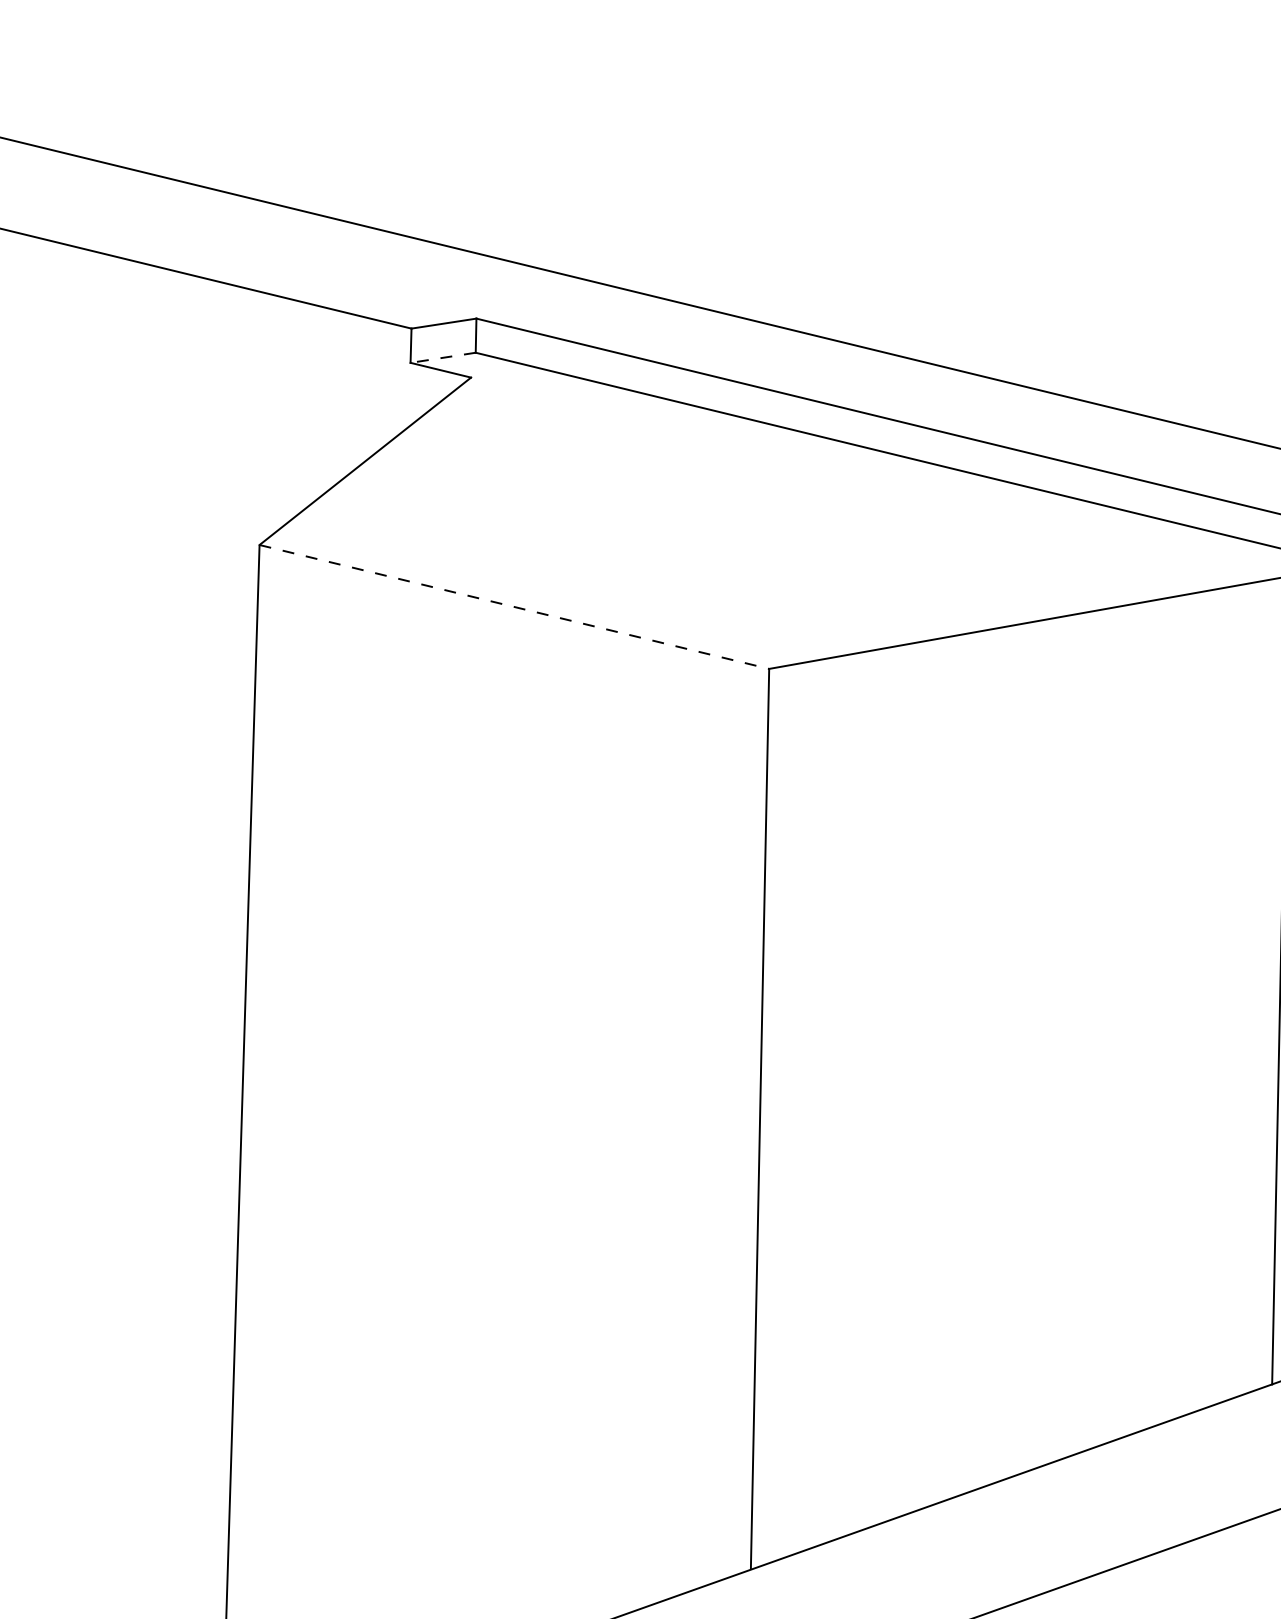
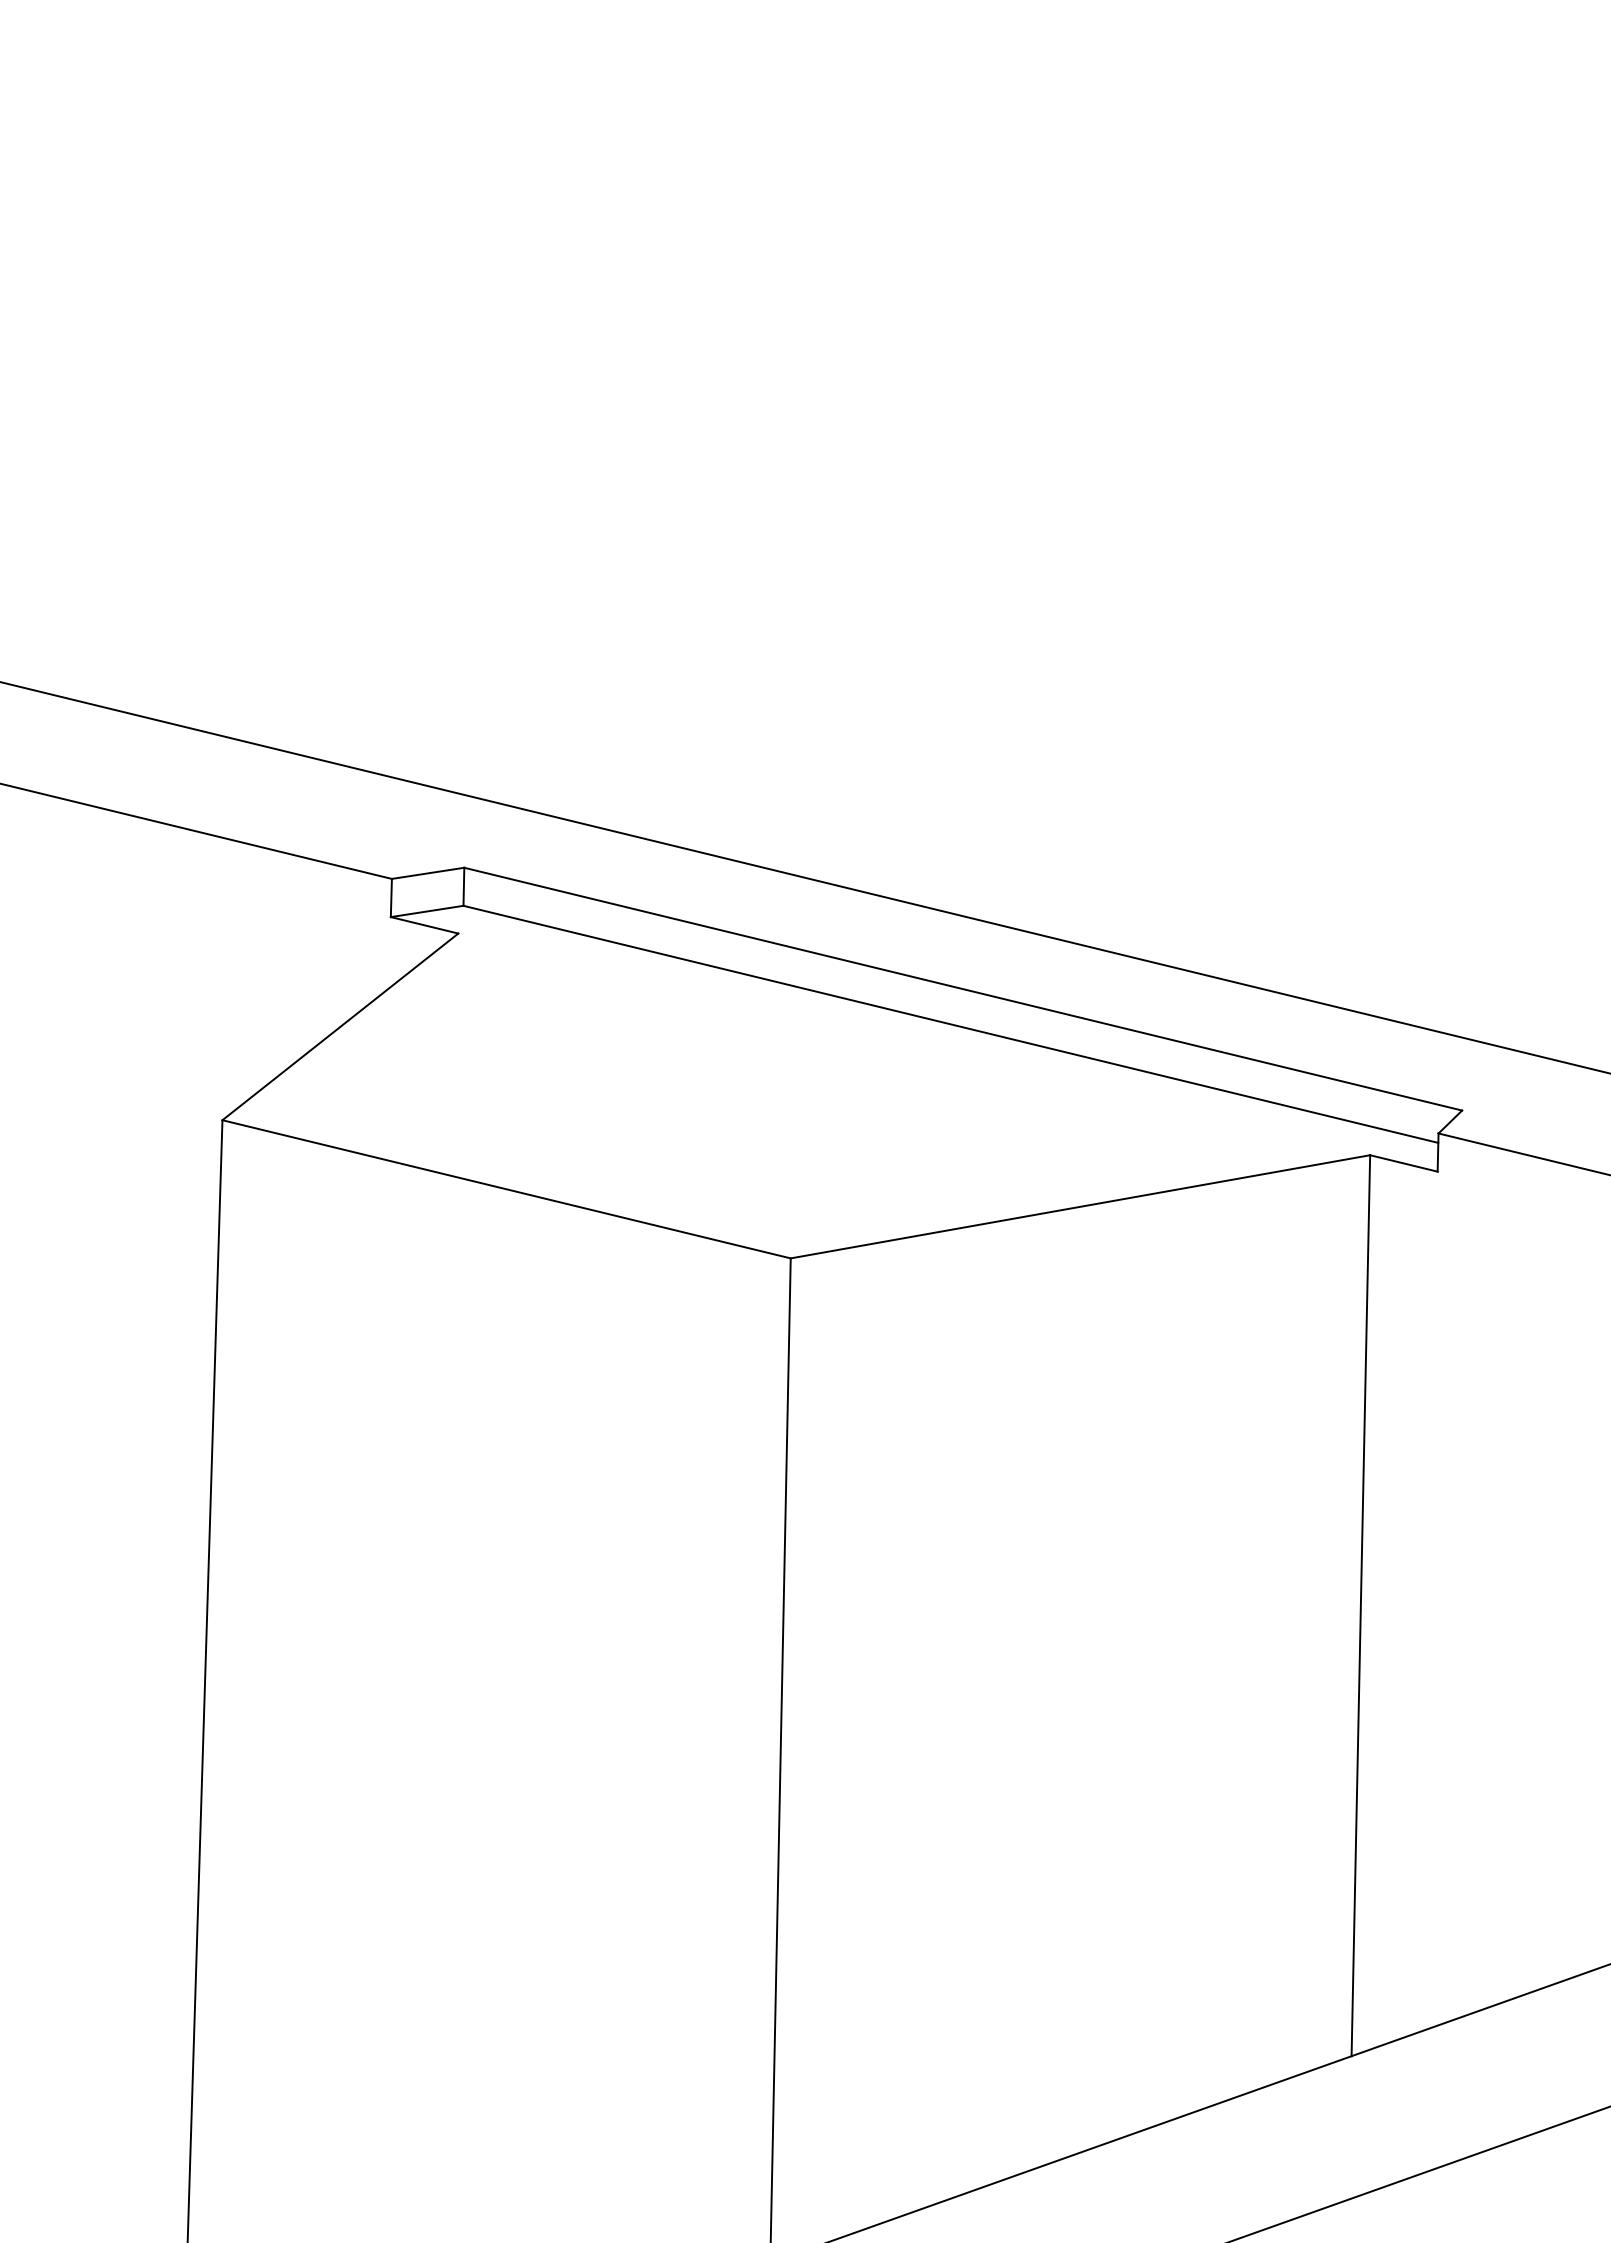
line: (443, 357) -> (427, 911), dashed -> solid
line: (515, 607) -> (507, 1189), dashed -> solid

